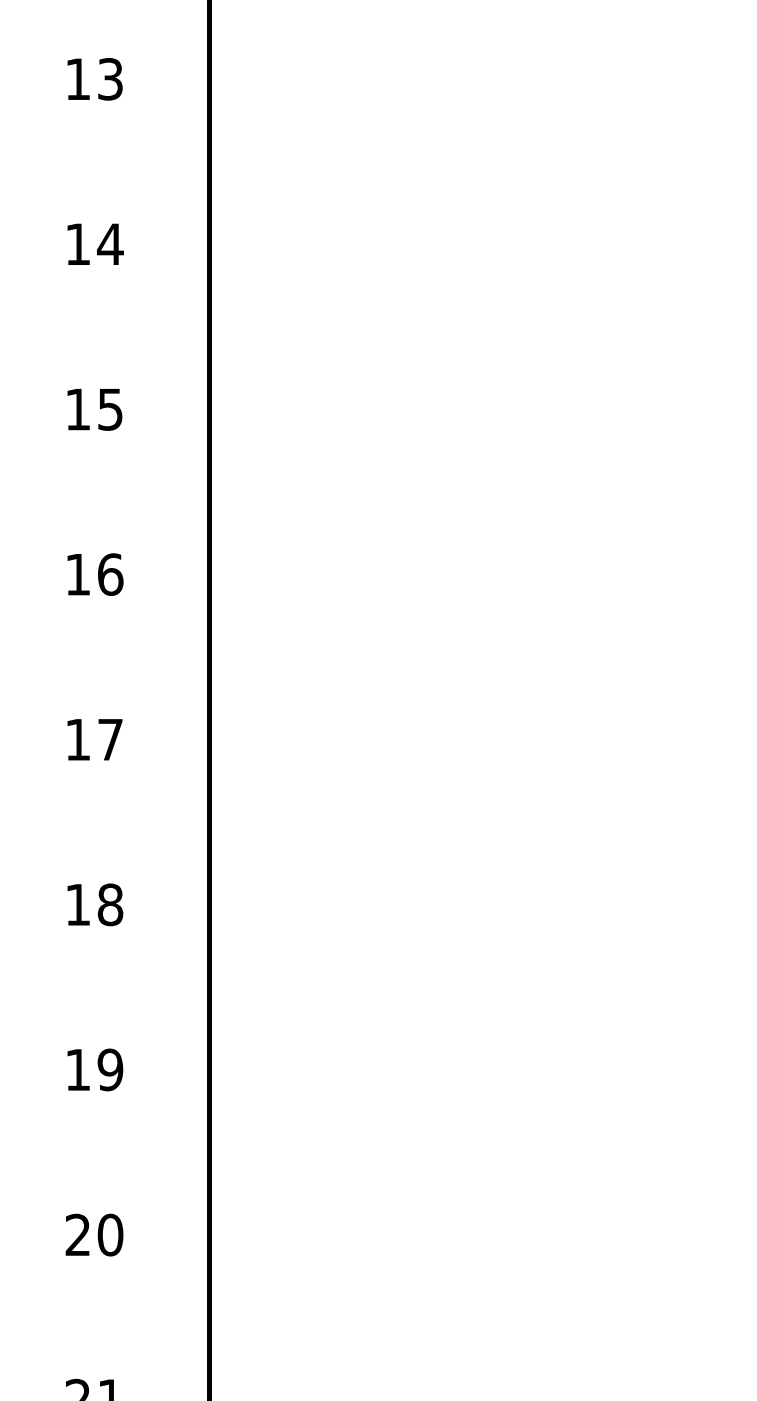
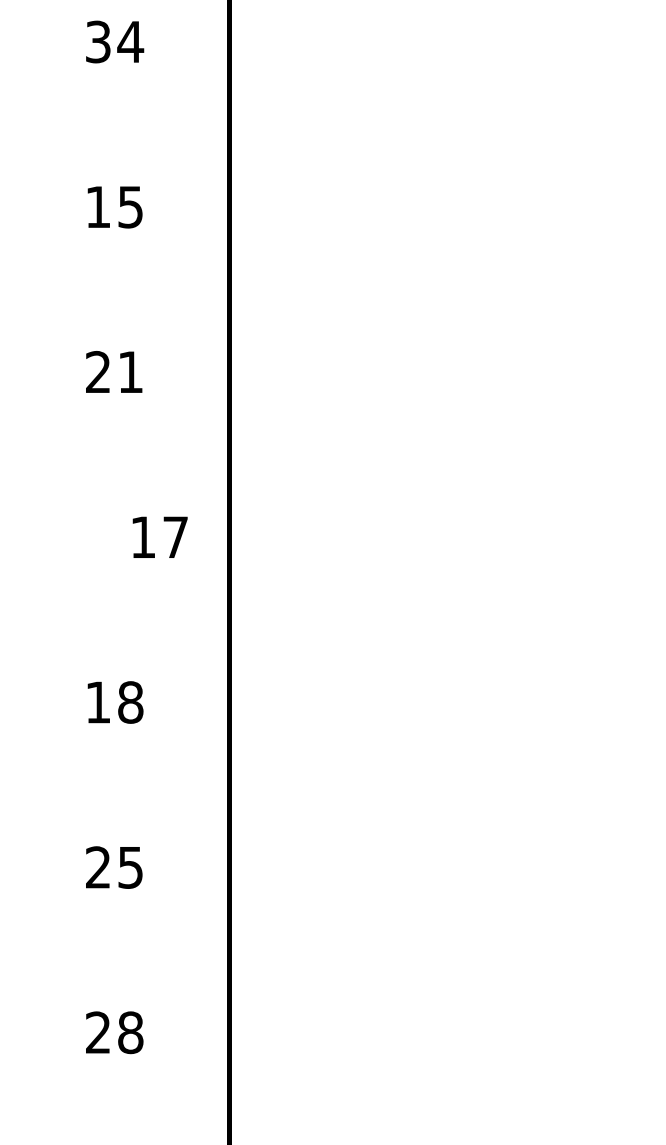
text: (77, 244) -> (97, 42), 14 -> 34
text: (94, 574) -> (114, 372), 16 -> 21
text: (94, 739) -> (159, 537), moved
text: (94, 1069) -> (114, 867), 19 -> 25
text: (110, 1235) -> (130, 1033), 20 -> 28

